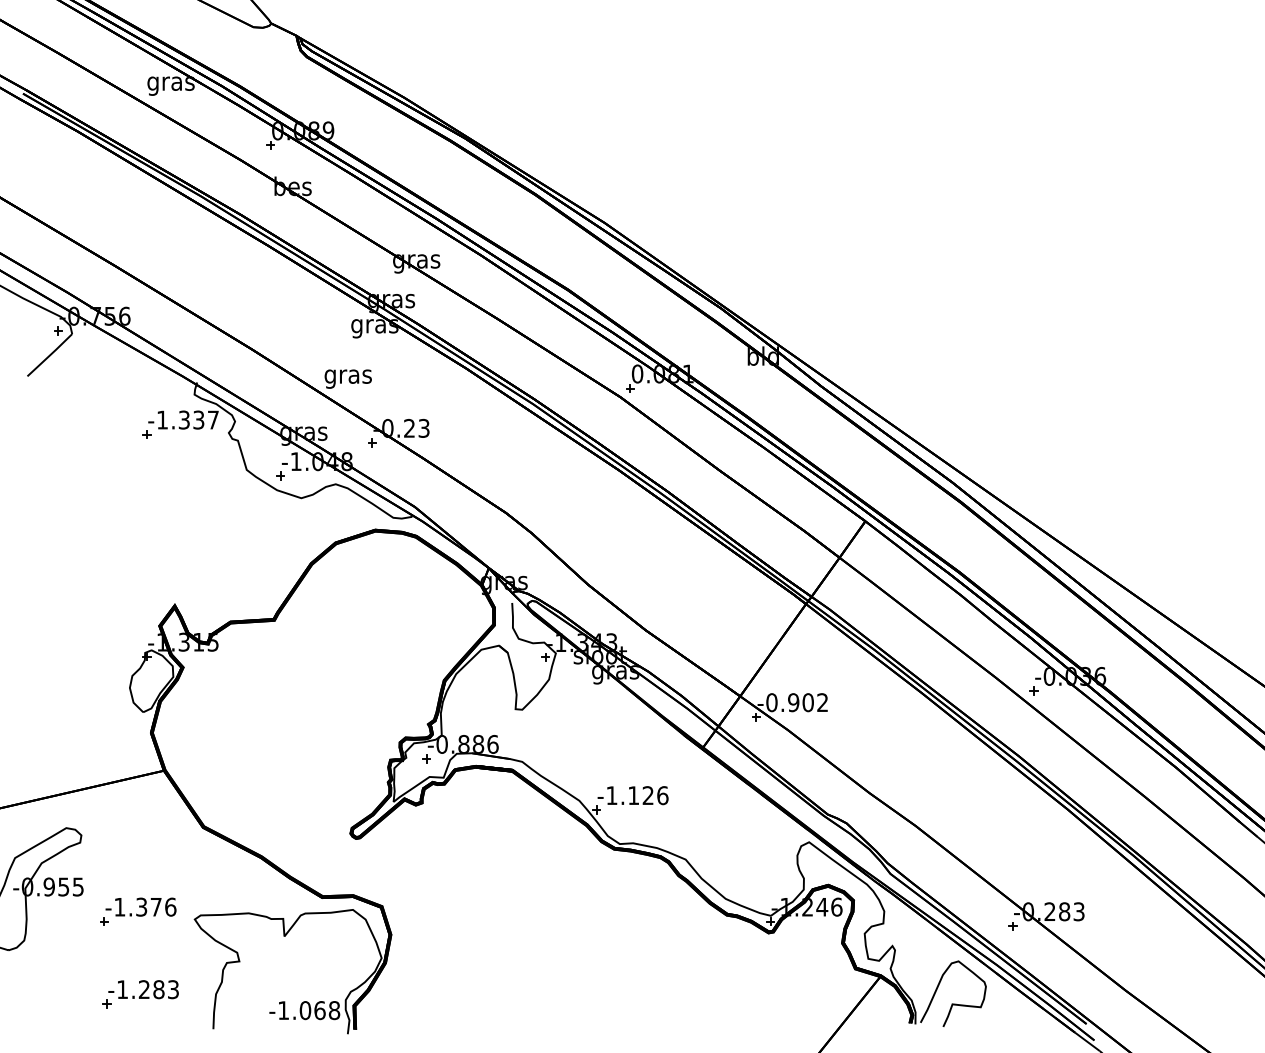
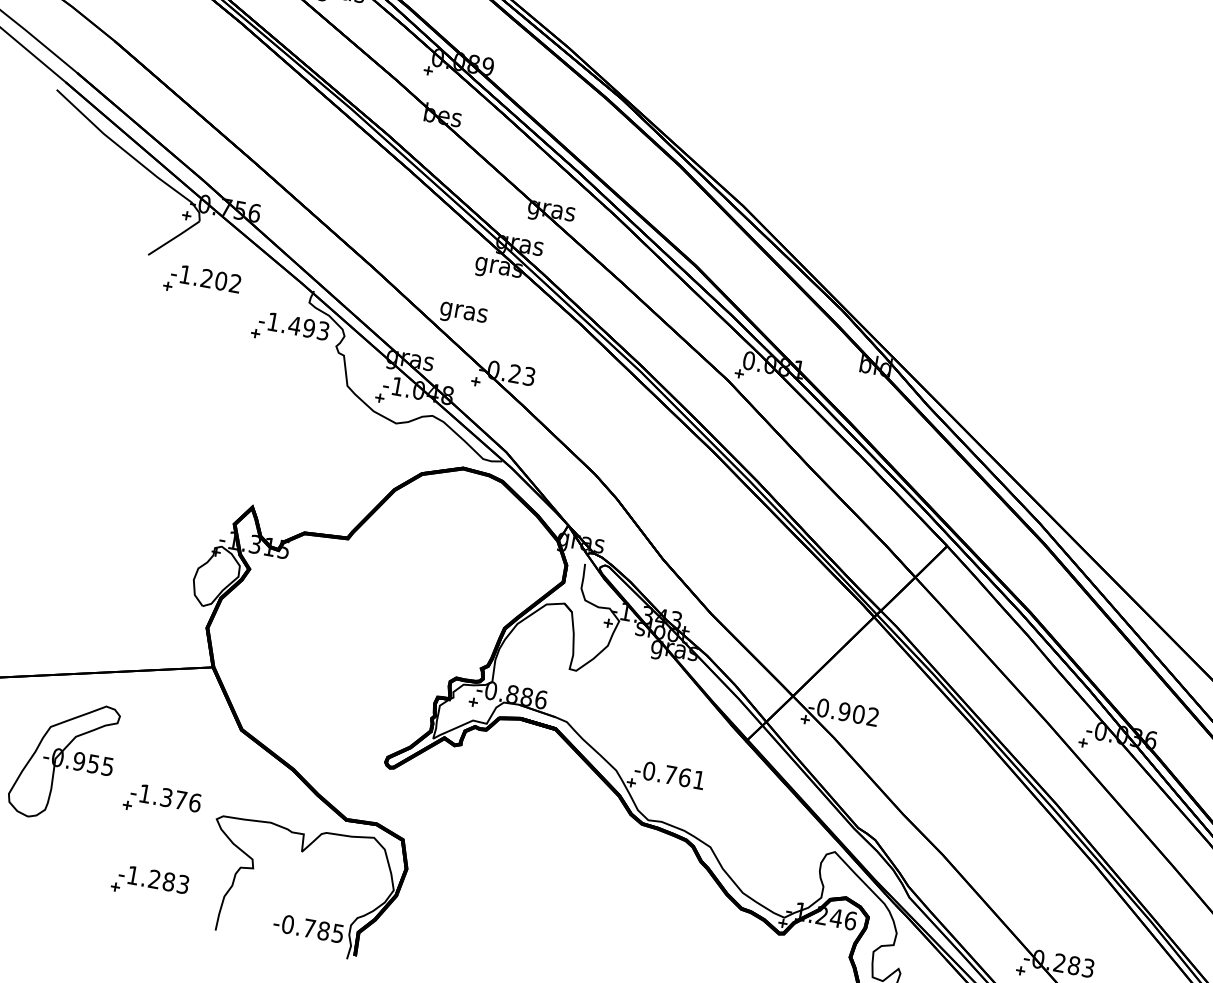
part: (85, 393) -> (202, 282), added
text: (198, 419) -> (308, 327), -1.337 -> -1.493
text: (637, 795) -> (674, 775), -1.126 -> -0.761
text: (309, 1010) -> (313, 929), -1.068 -> -0.785

